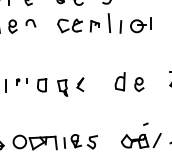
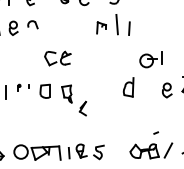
part: (140, 24) -> (150, 59), moved
part: (69, 25) -> (57, 58), moved
part: (79, 84) -> (82, 108), moved
part: (139, 84) -> (167, 90), moved

